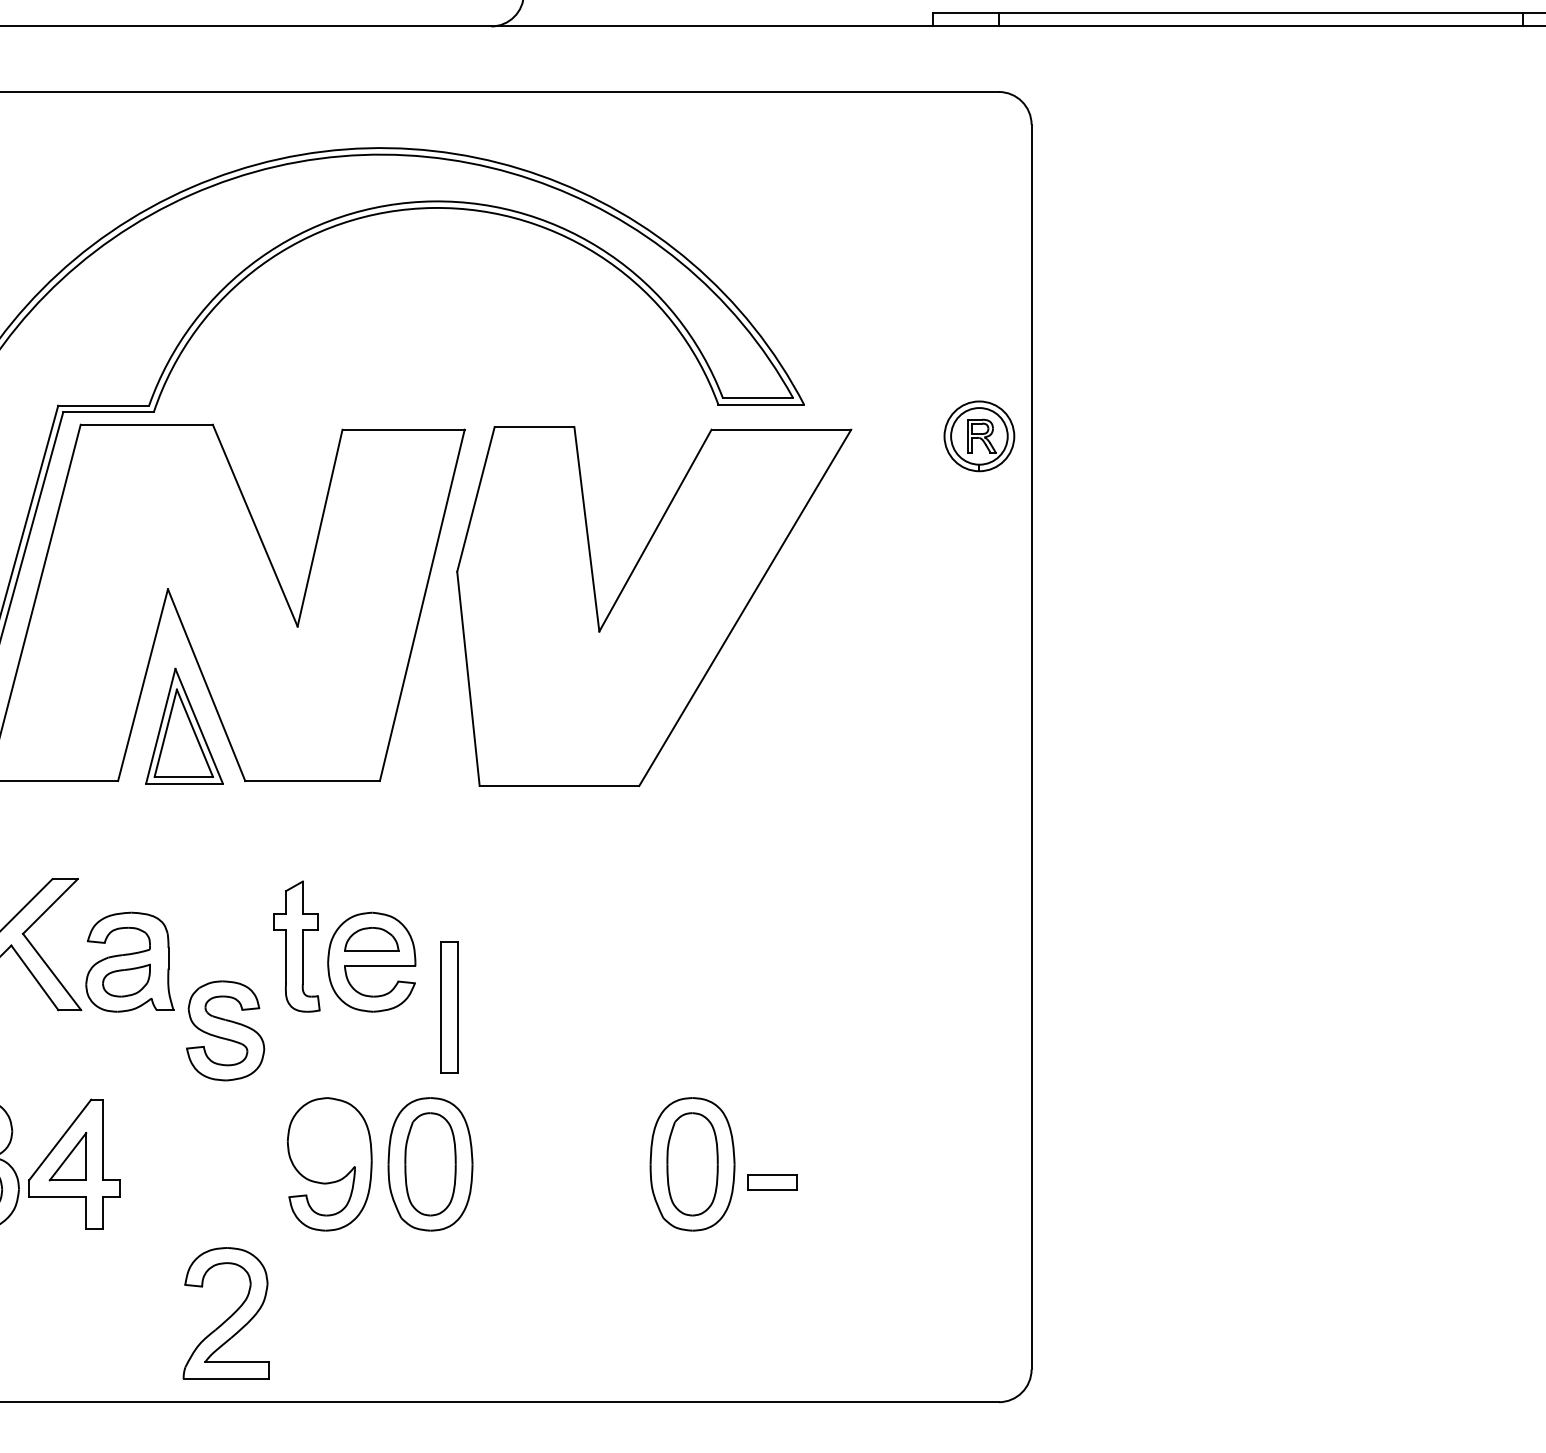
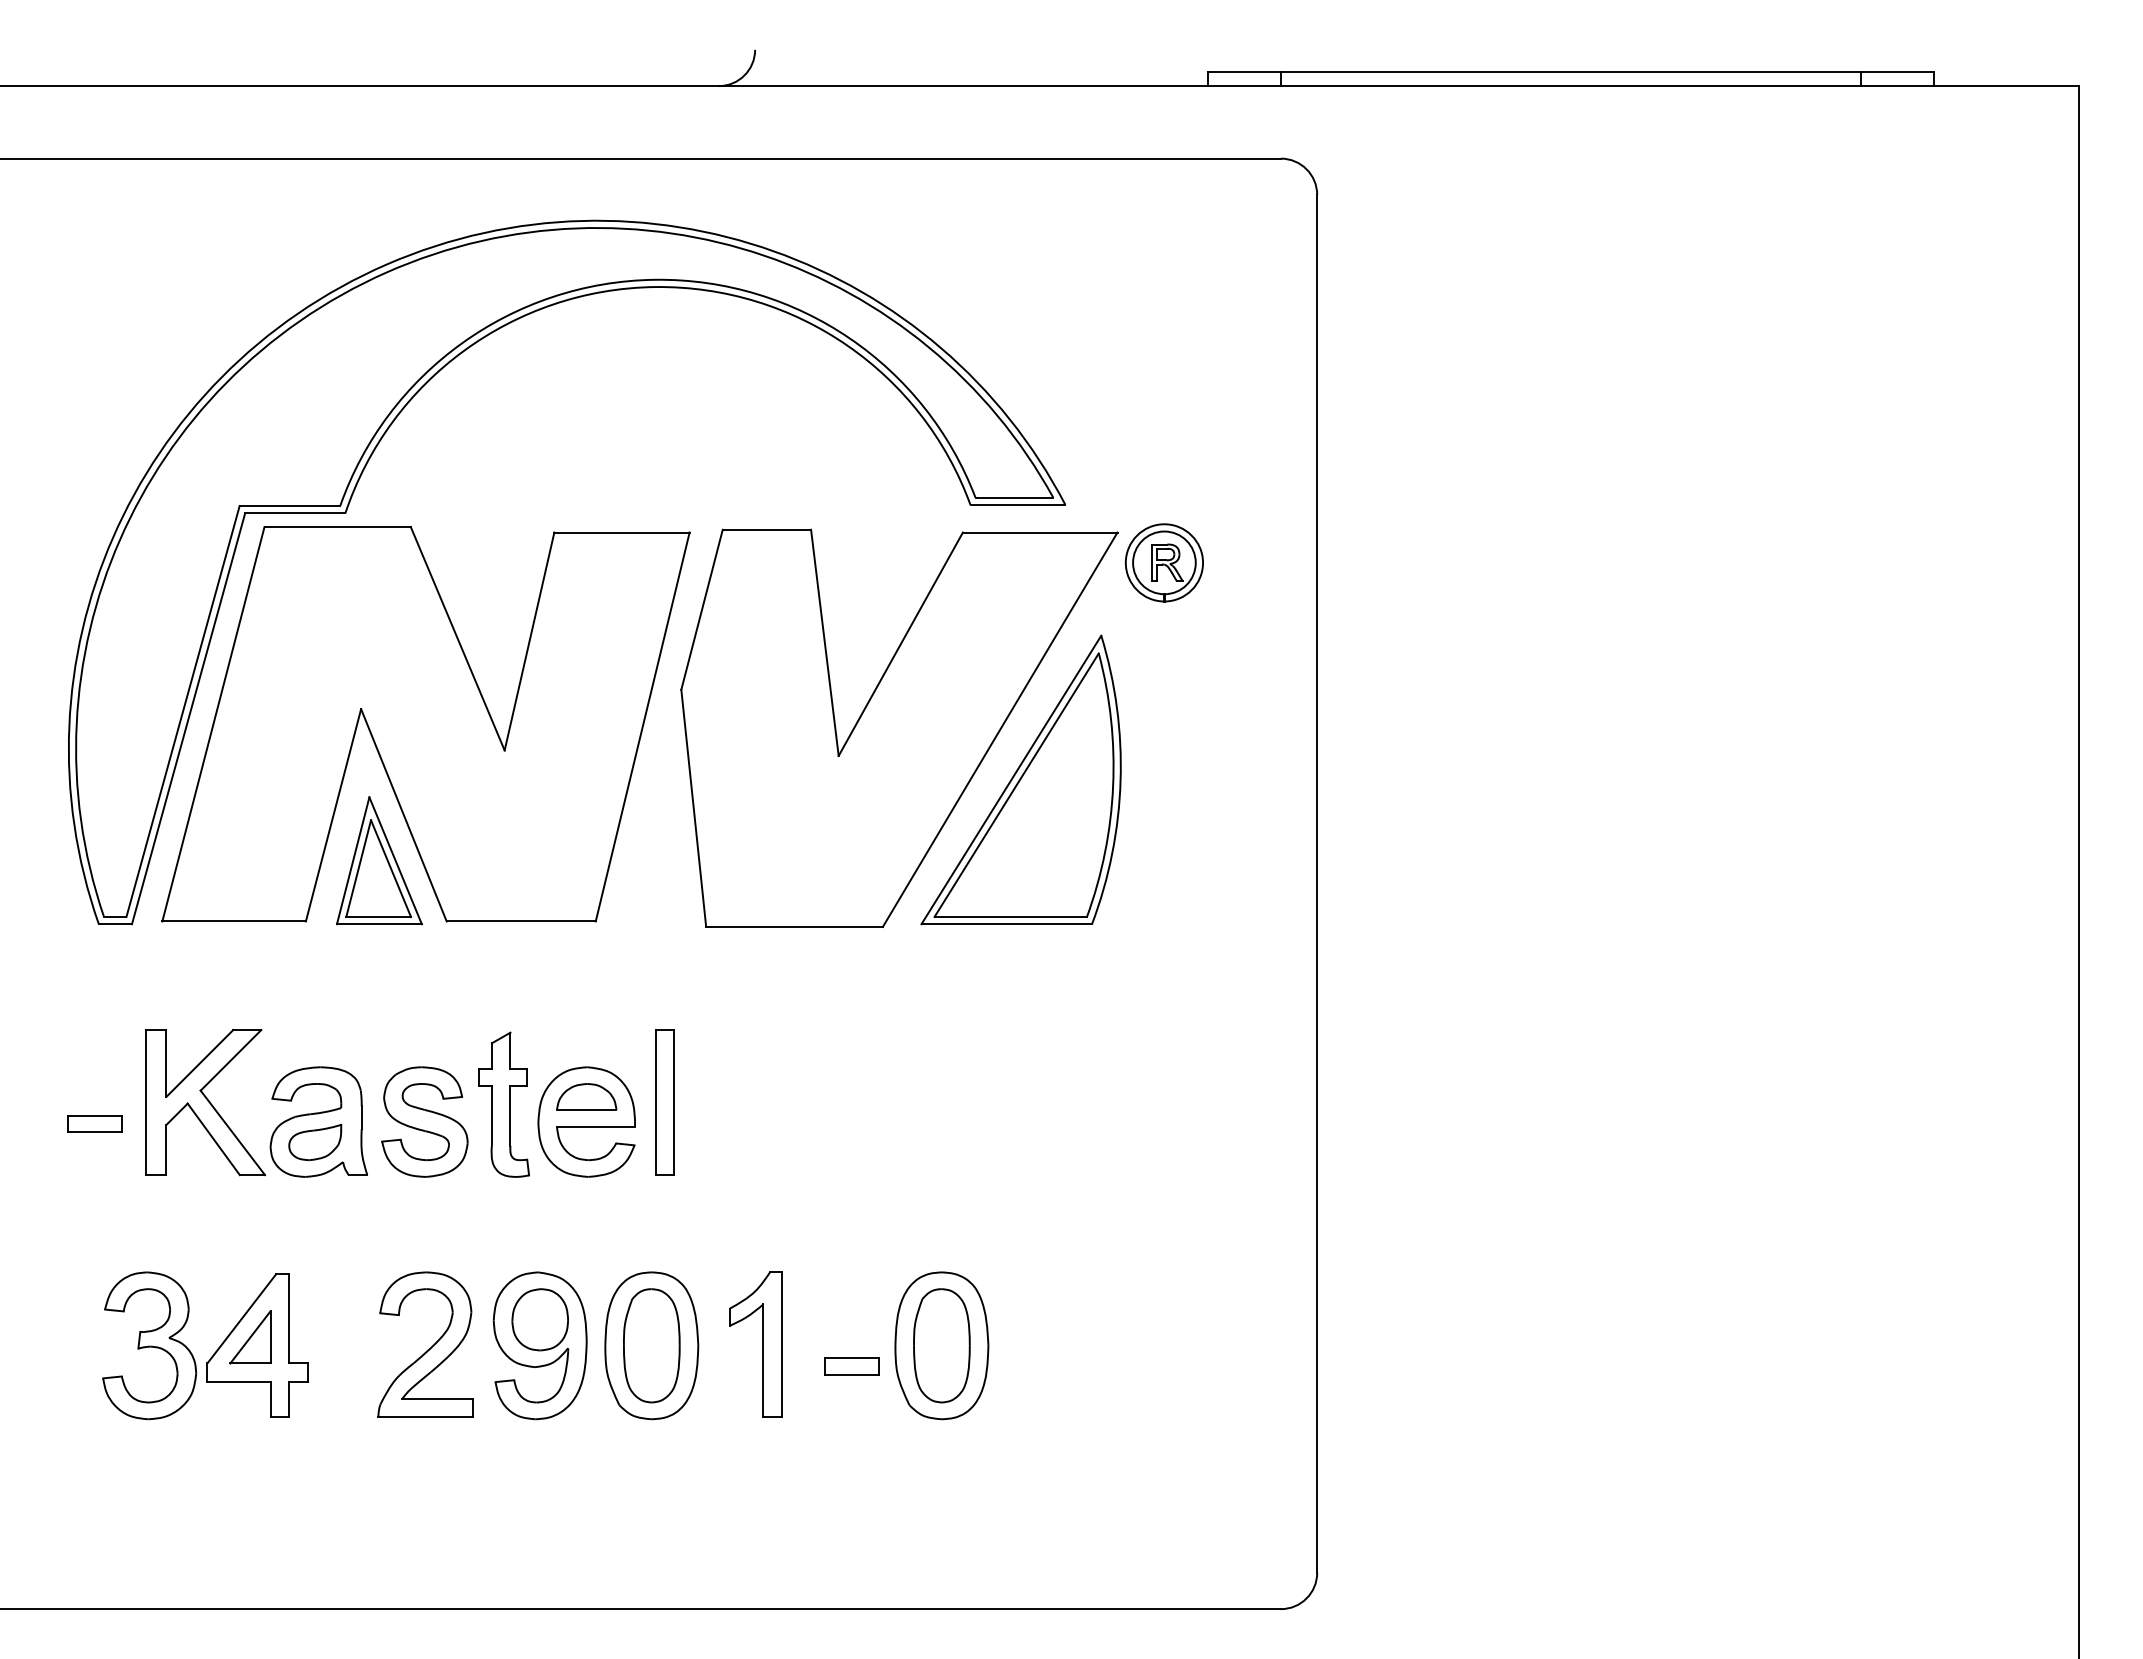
part: (978, 436) -> (1163, 562), moved
part: (763, 652) -> (1020, 779), added
part: (449, 1007) -> (664, 1102), moved
part: (225, 1030) -> (424, 1121), moved
part: (329, 1140) -> (539, 1319), added
part: (530, 1163) -> (762, 1344), added
part: (772, 1183) -> (851, 1366), moved
part: (226, 1313) -> (425, 1344), moved

